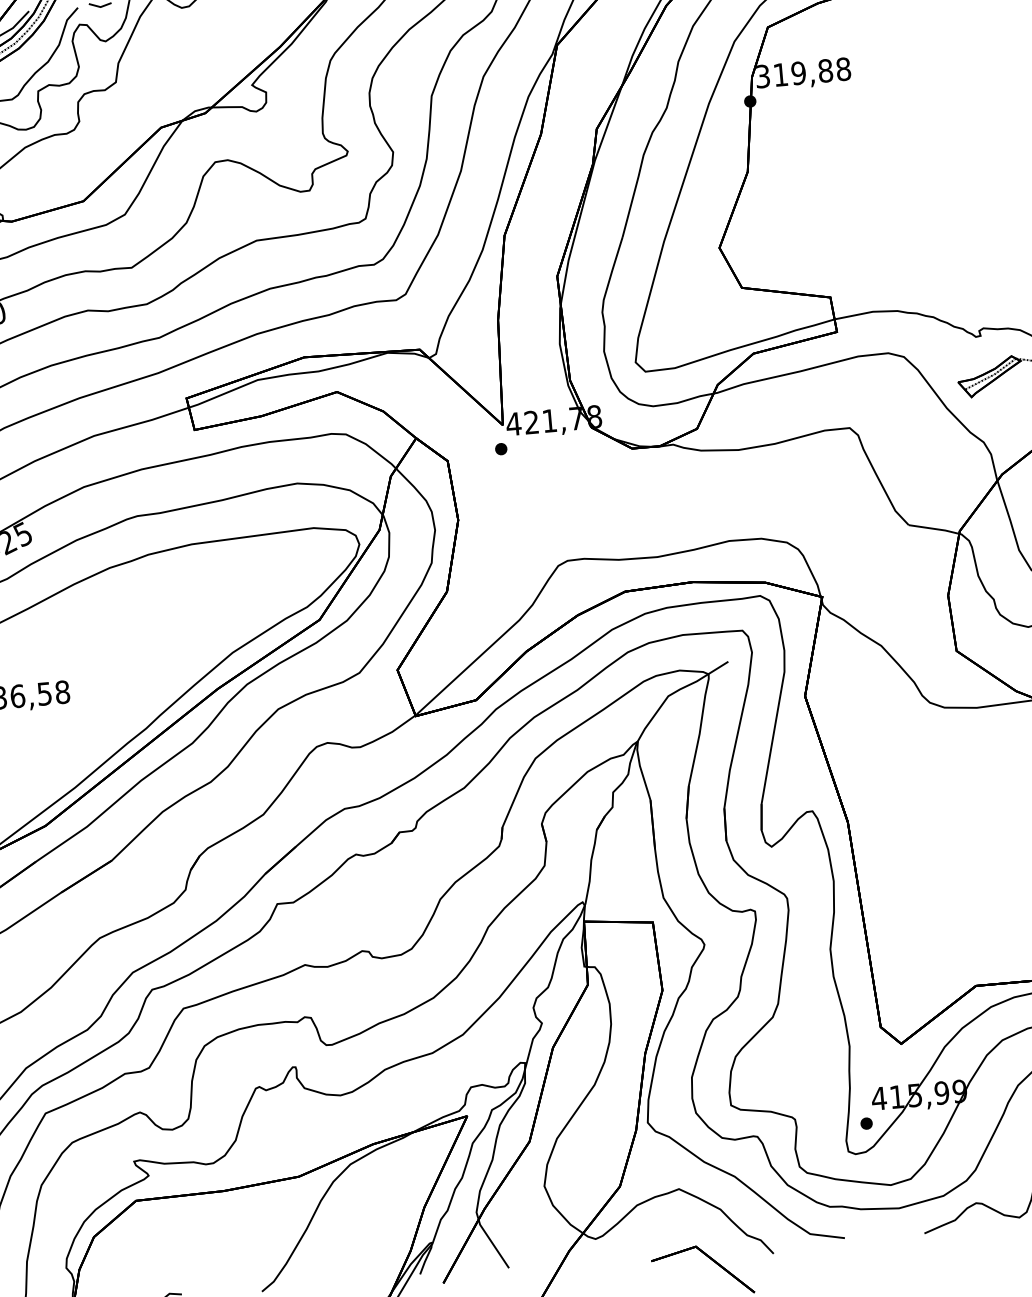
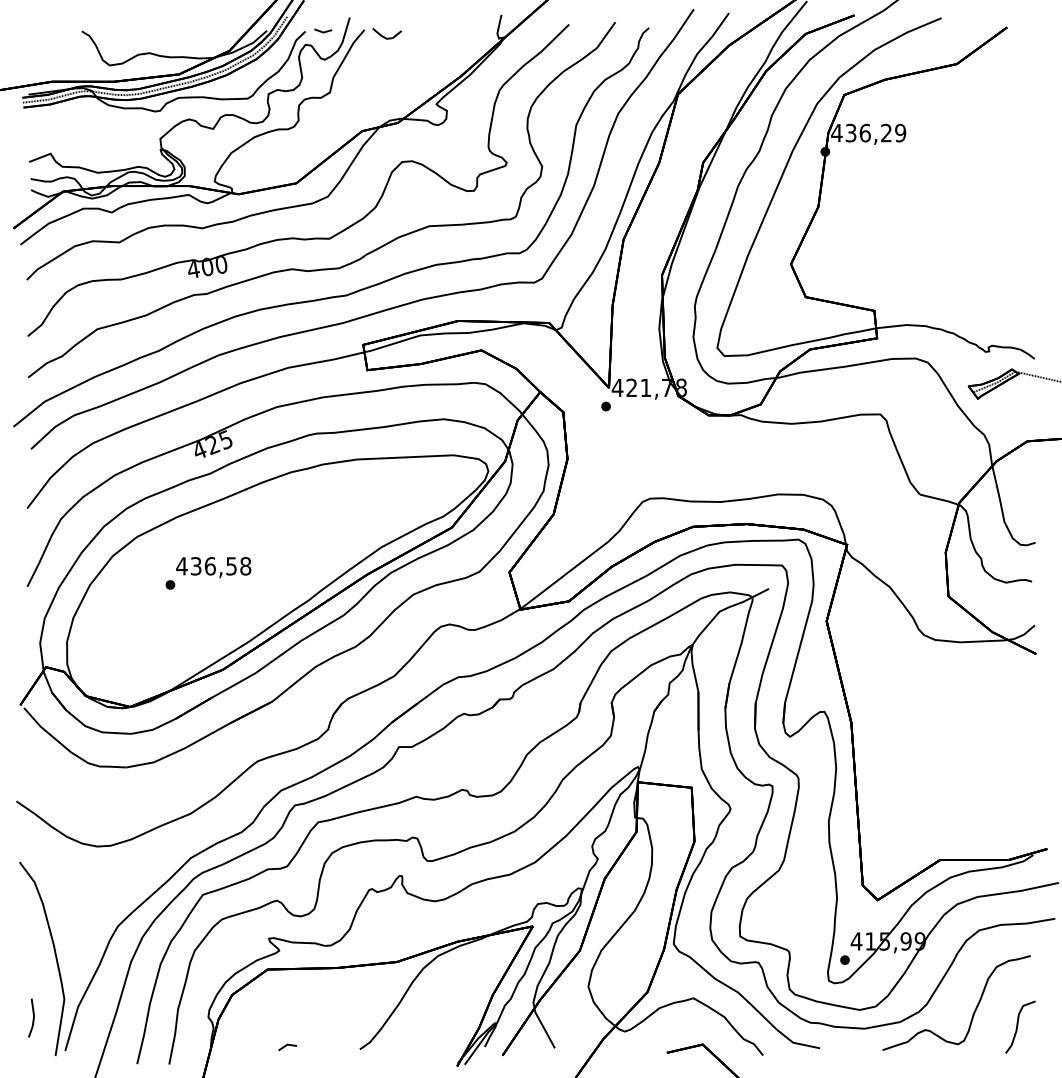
text: (802, 72) -> (868, 132), 319,88 -> 436,29

